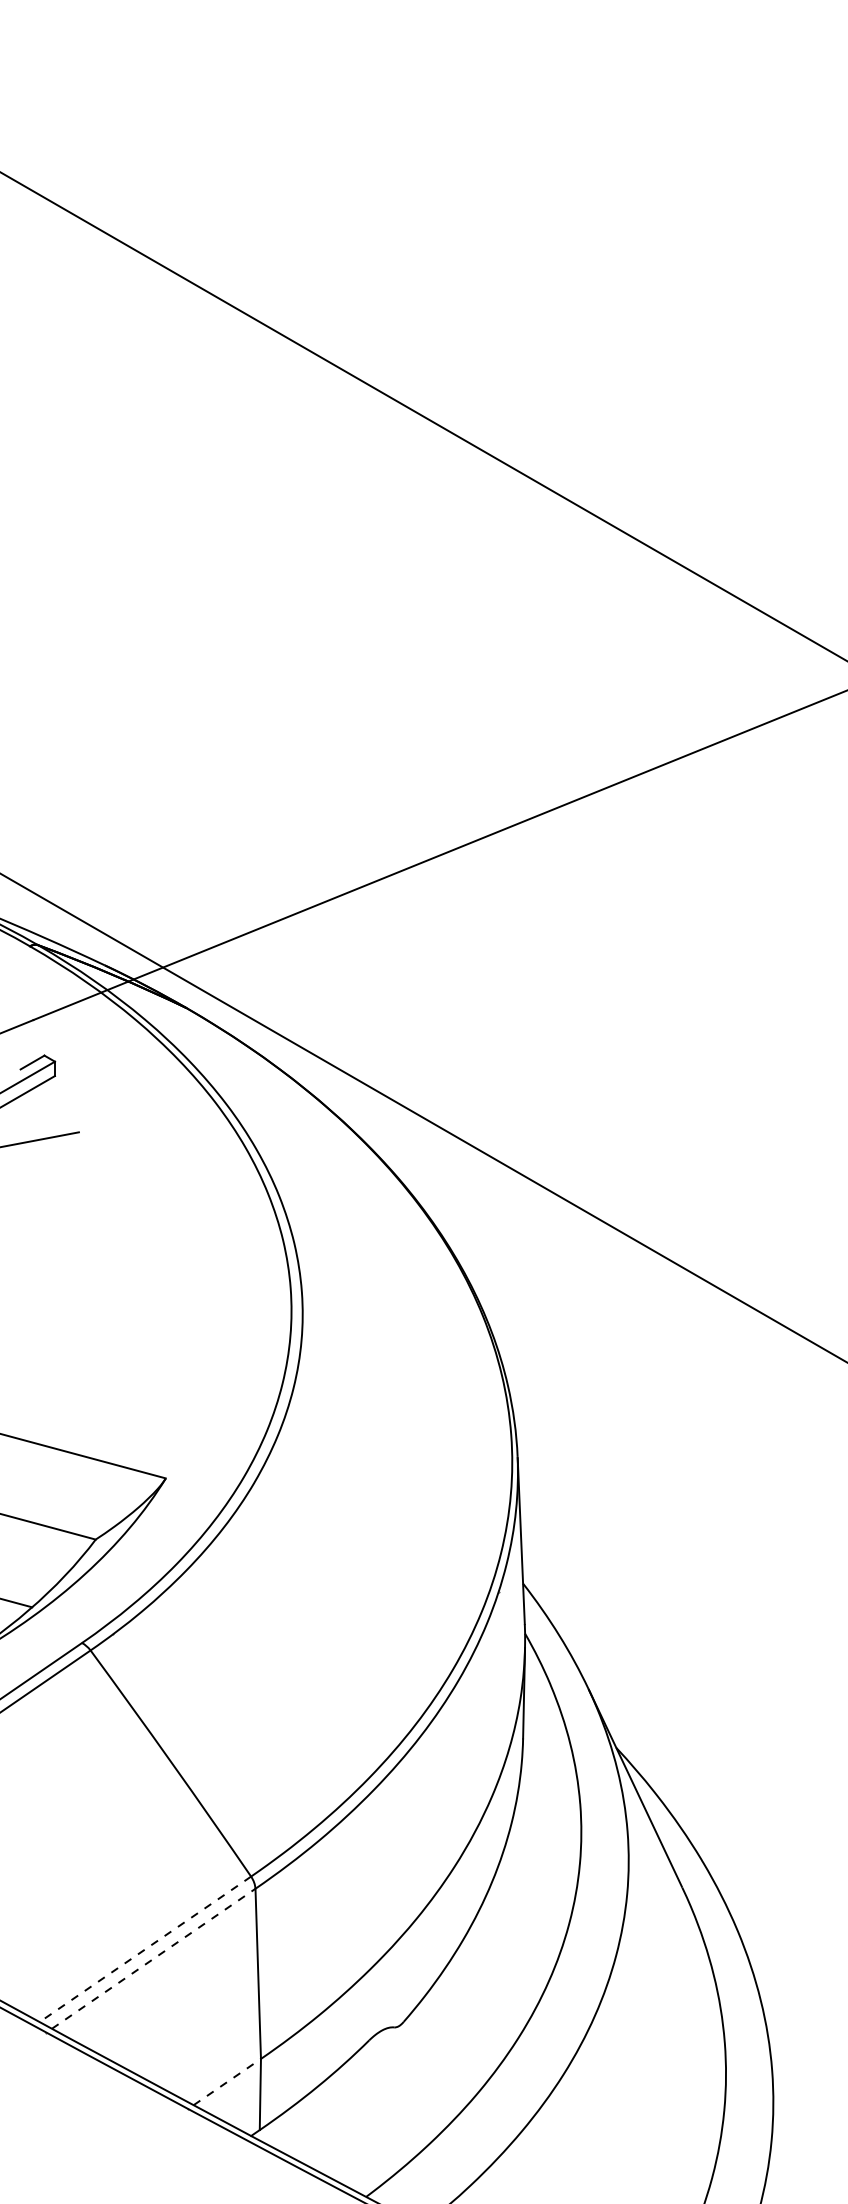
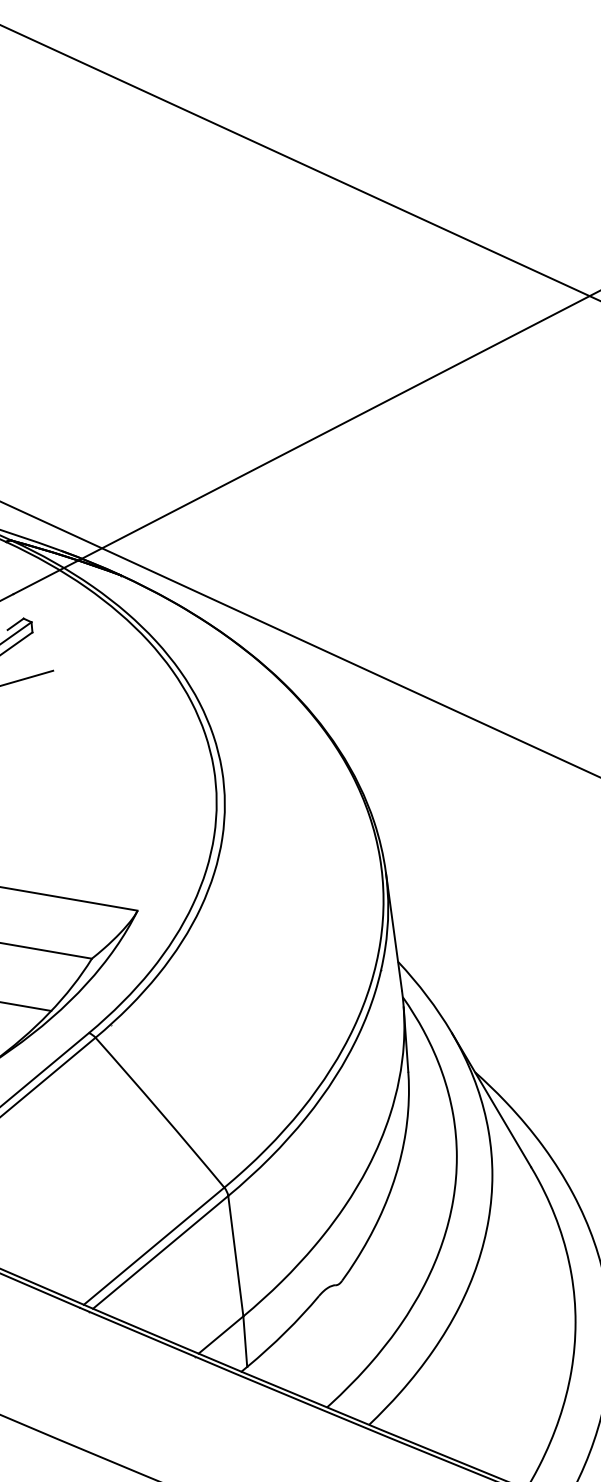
line: (144, 1949) -> (153, 1246), dashed -> solid
line: (153, 1958) -> (160, 1252), dashed -> solid
line: (227, 2082) -> (221, 1335), dashed -> solid

